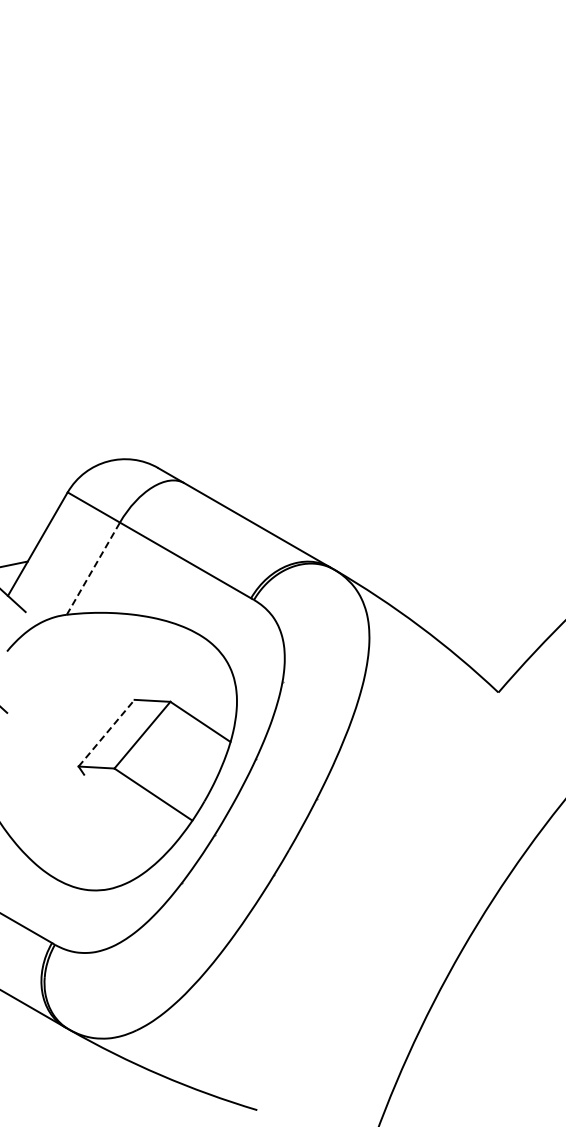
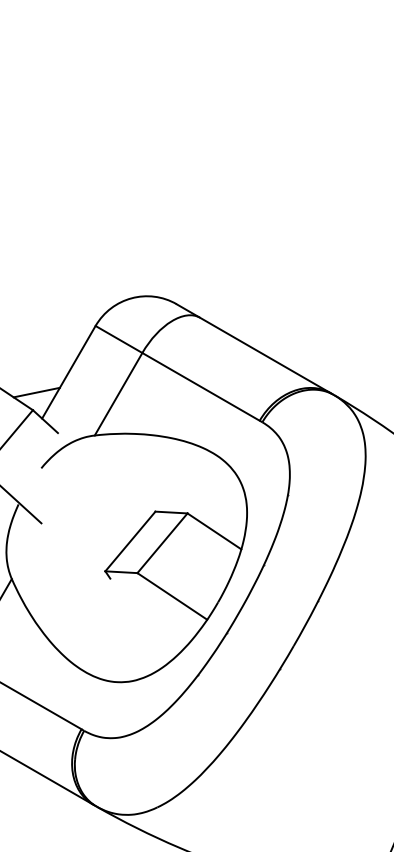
line: (93, 568) -> (118, 394), dashed -> solid
line: (106, 733) -> (130, 541), dashed -> solid

